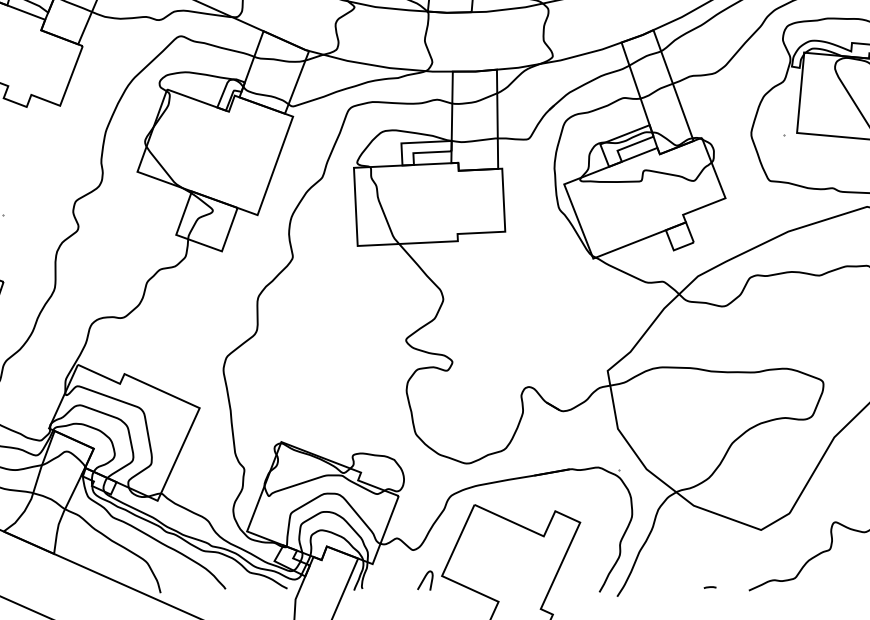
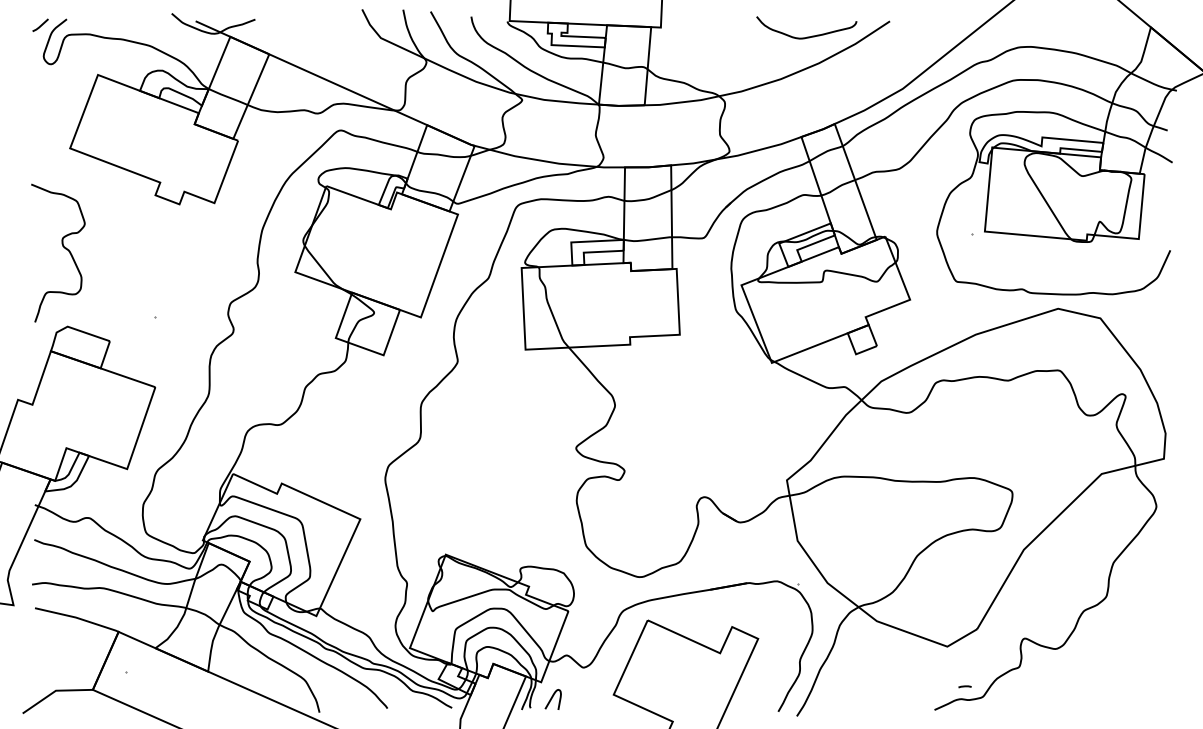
curve: (424, 579) -> (552, 698), moved
line: (709, 587) -> (964, 686), moved

